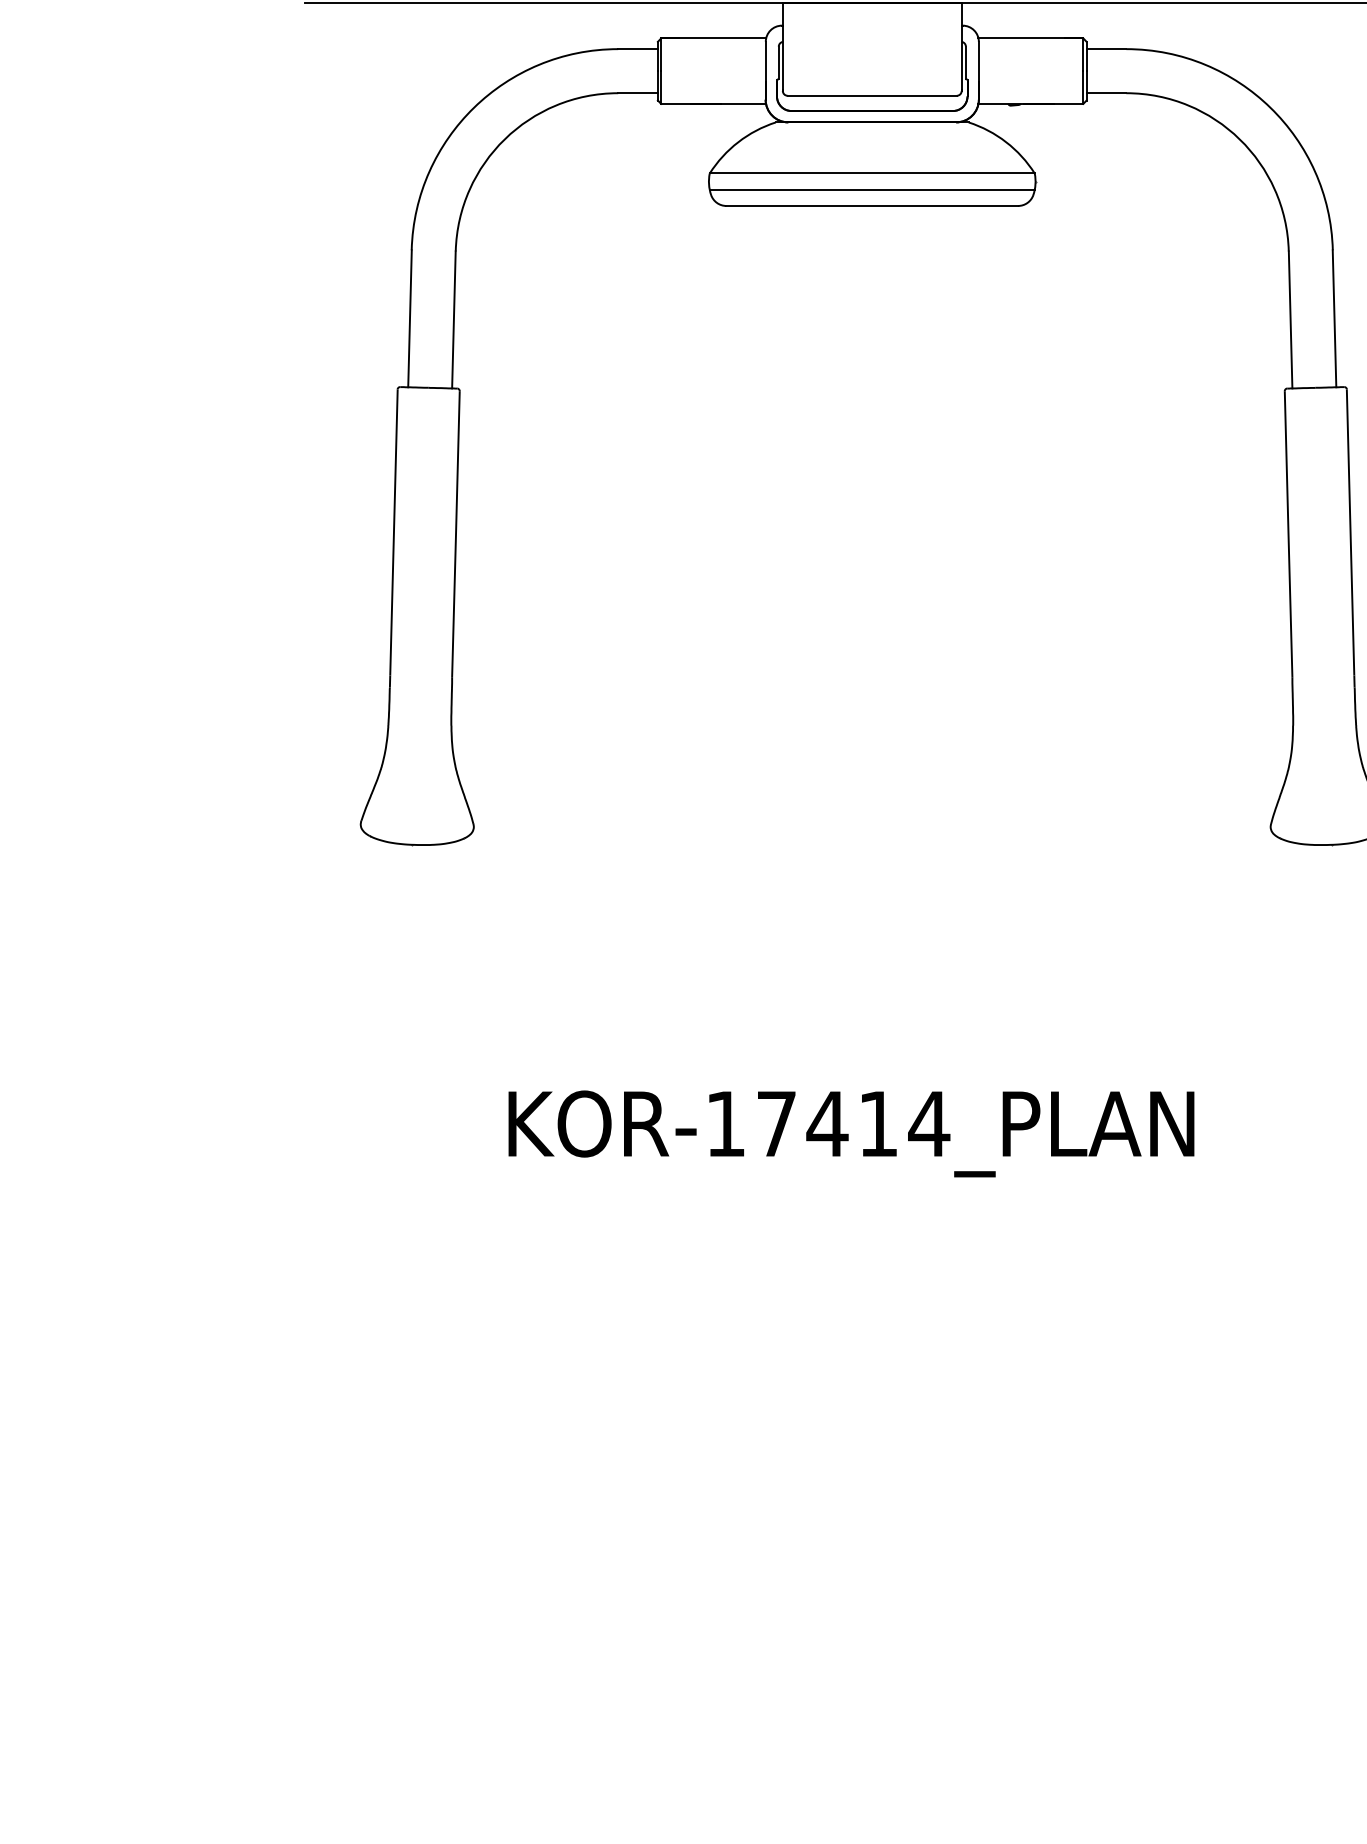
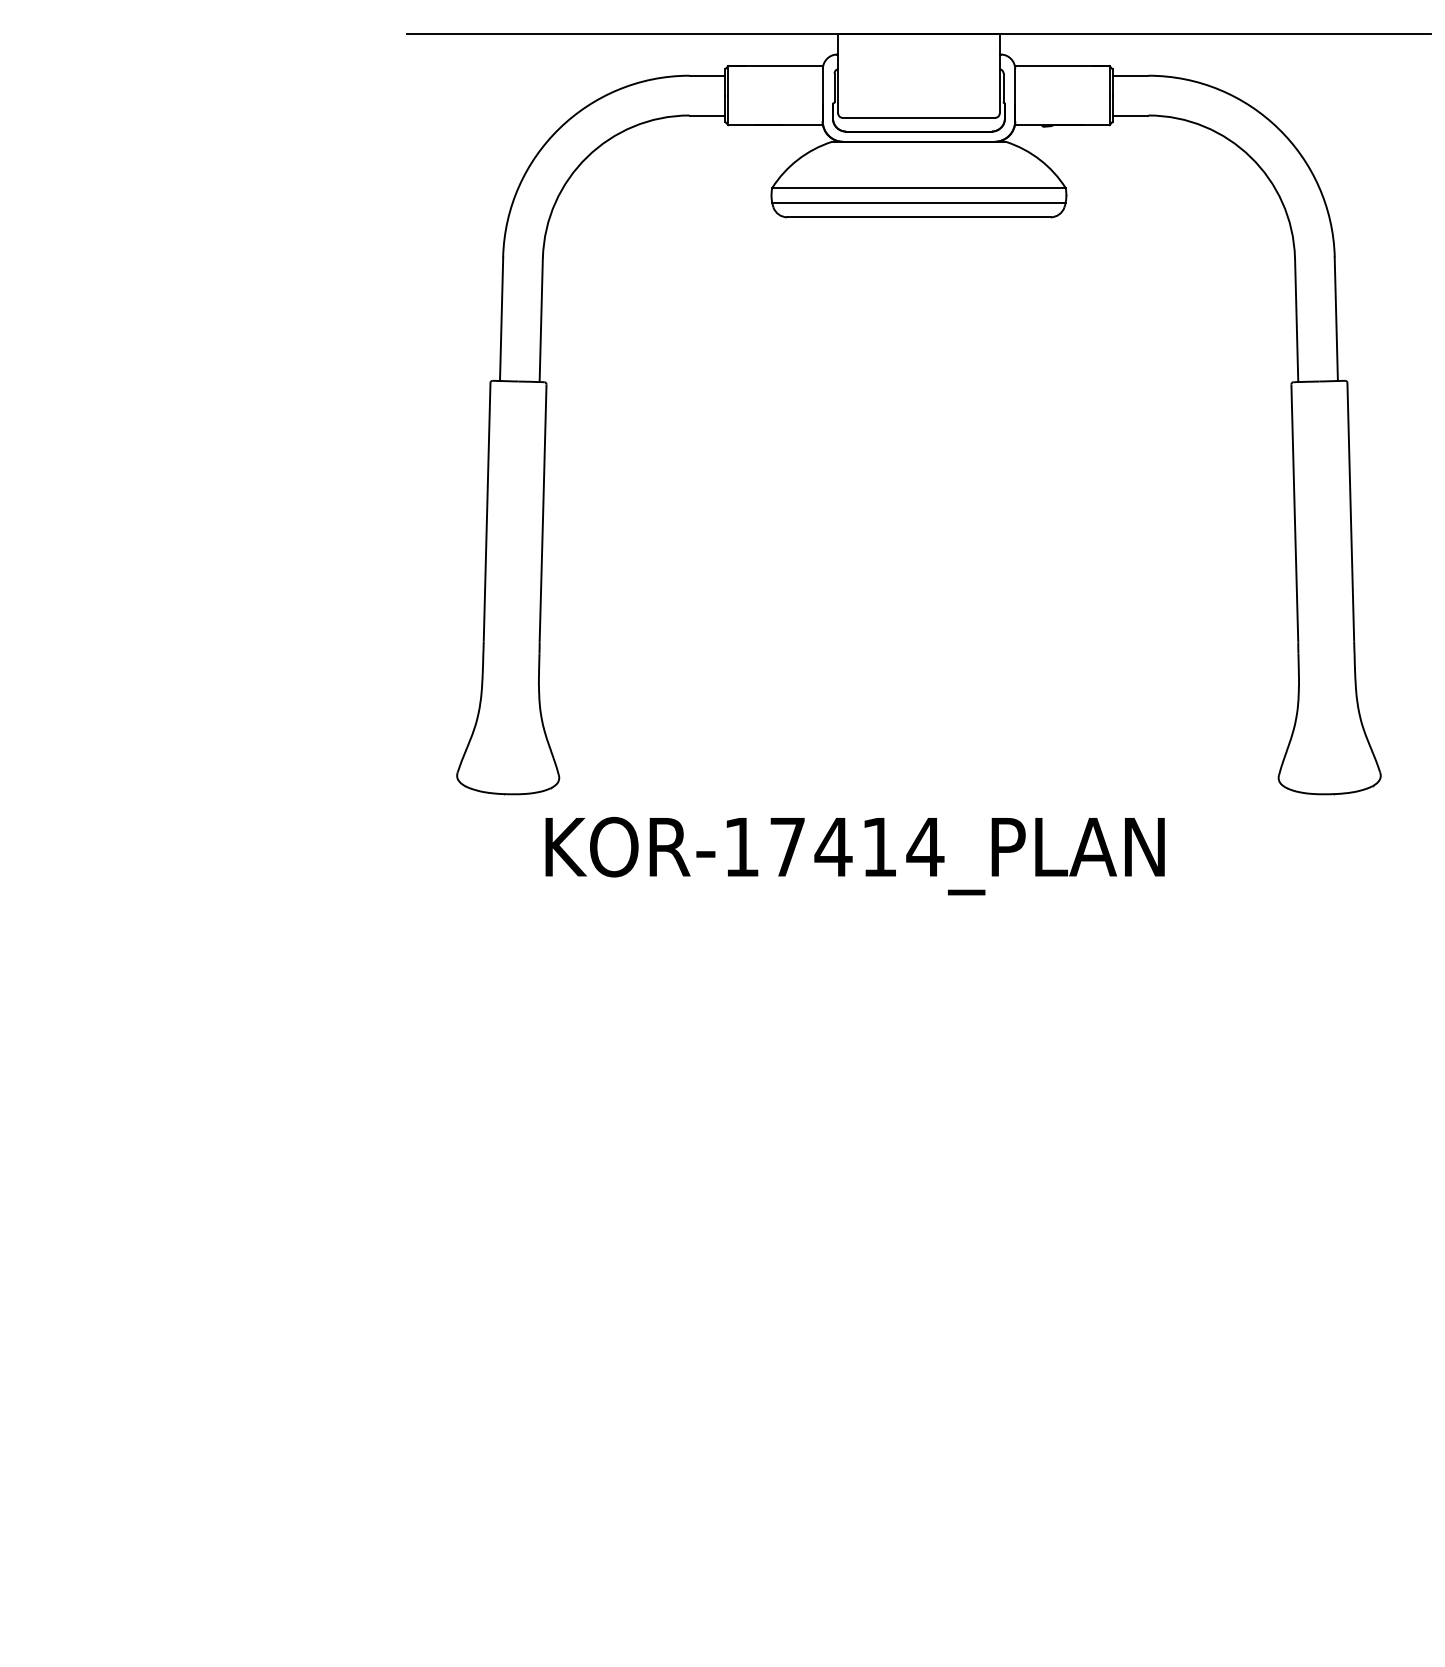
text: (850, 1133) -> (854, 855), moved

